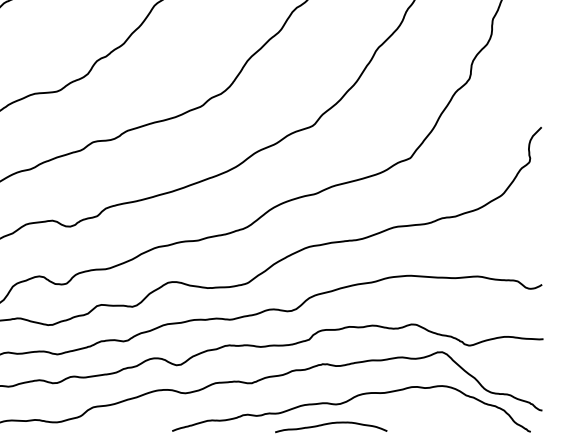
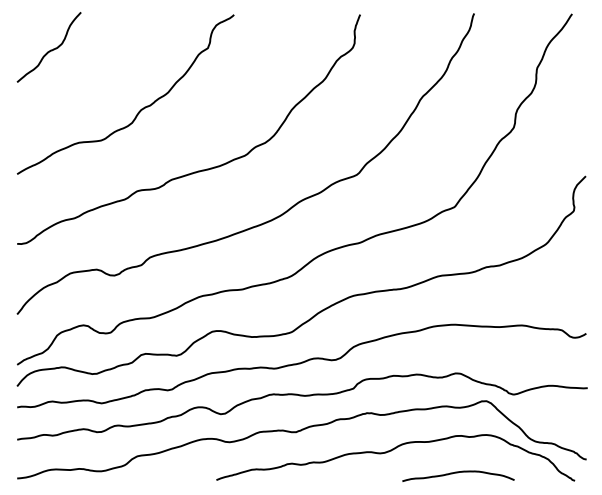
curve: (331, 424) -> (458, 473), moved

